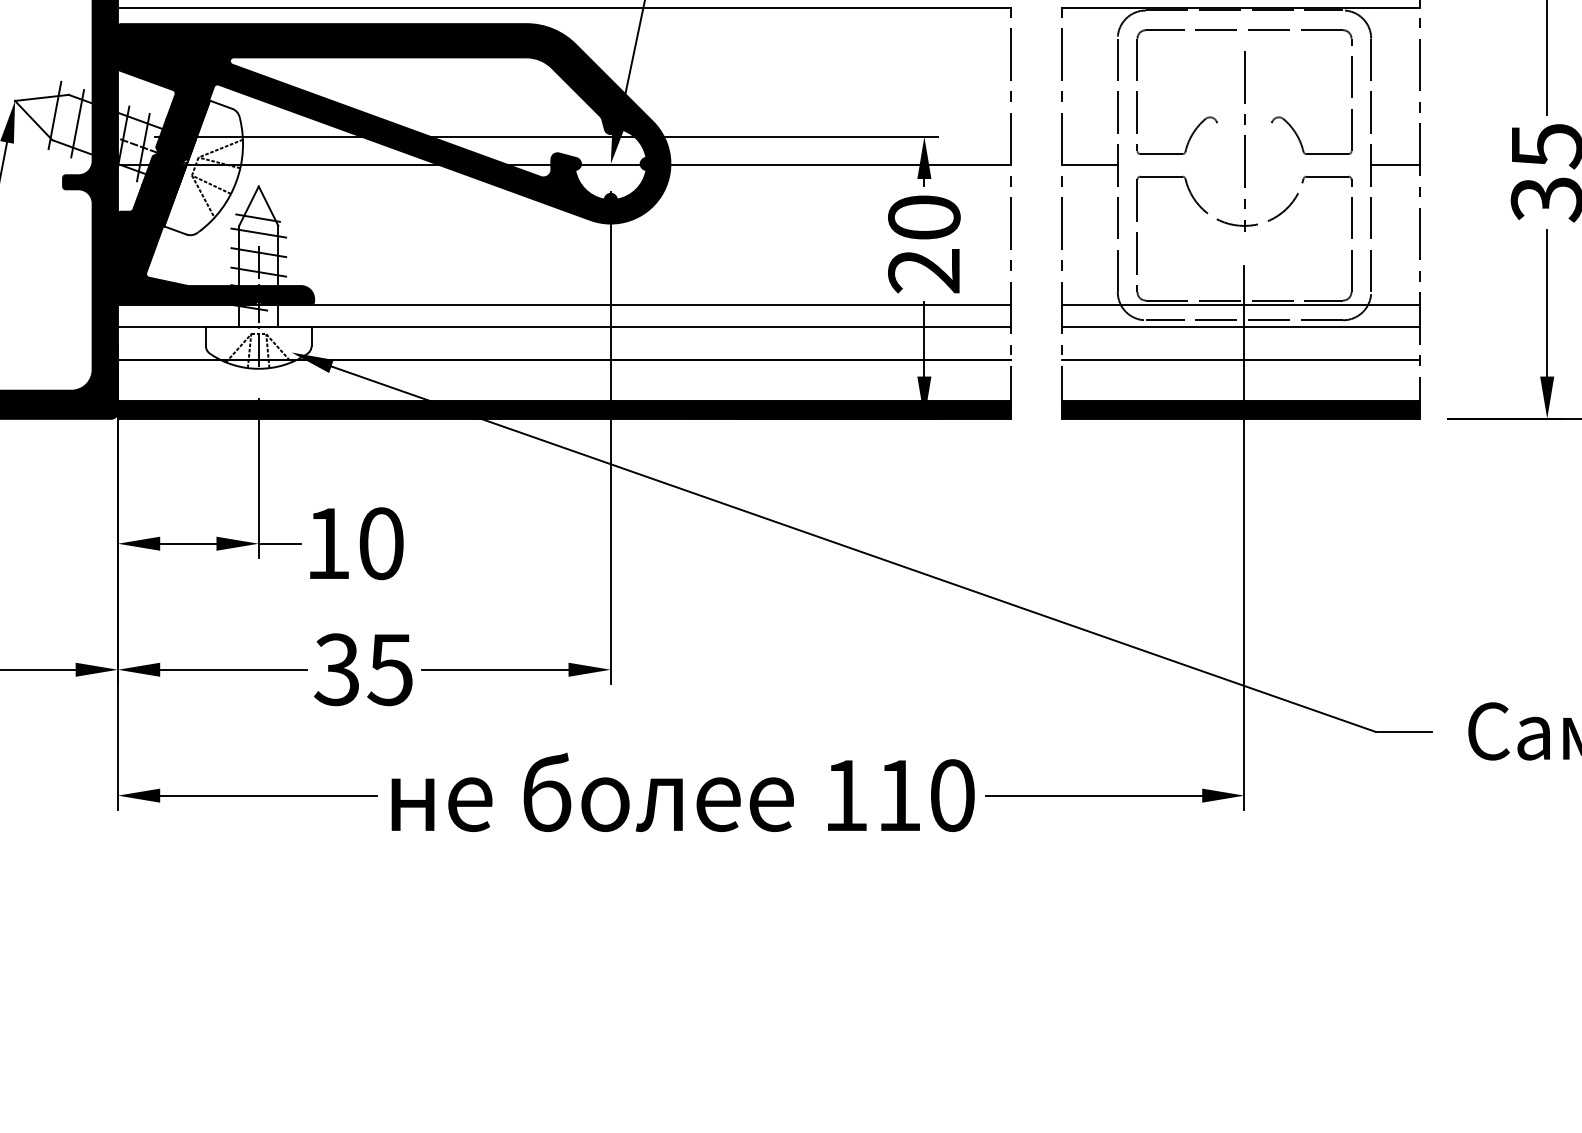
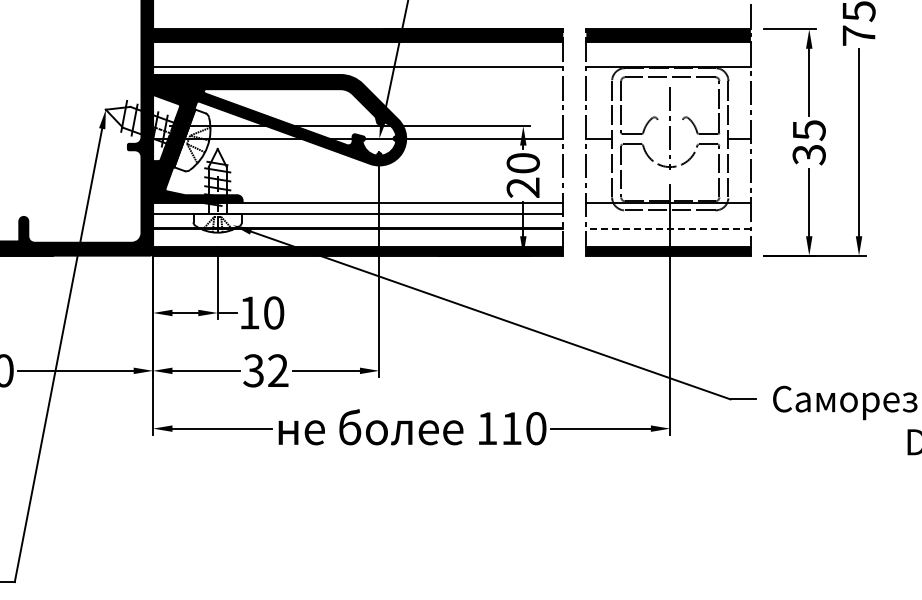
line: (1240, 327) -> (668, 213), removed
line: (1240, 359) -> (668, 228), solid -> dashed
text: (388, 668) -> (277, 370), 35 -> 32

